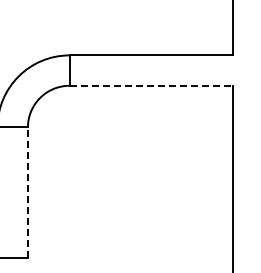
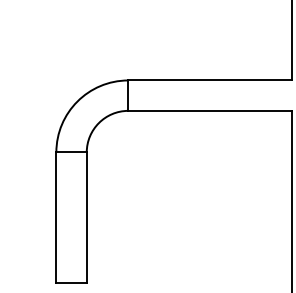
line: (151, 85) -> (210, 110), dashed -> solid
line: (27, 192) -> (86, 217), dashed -> solid

